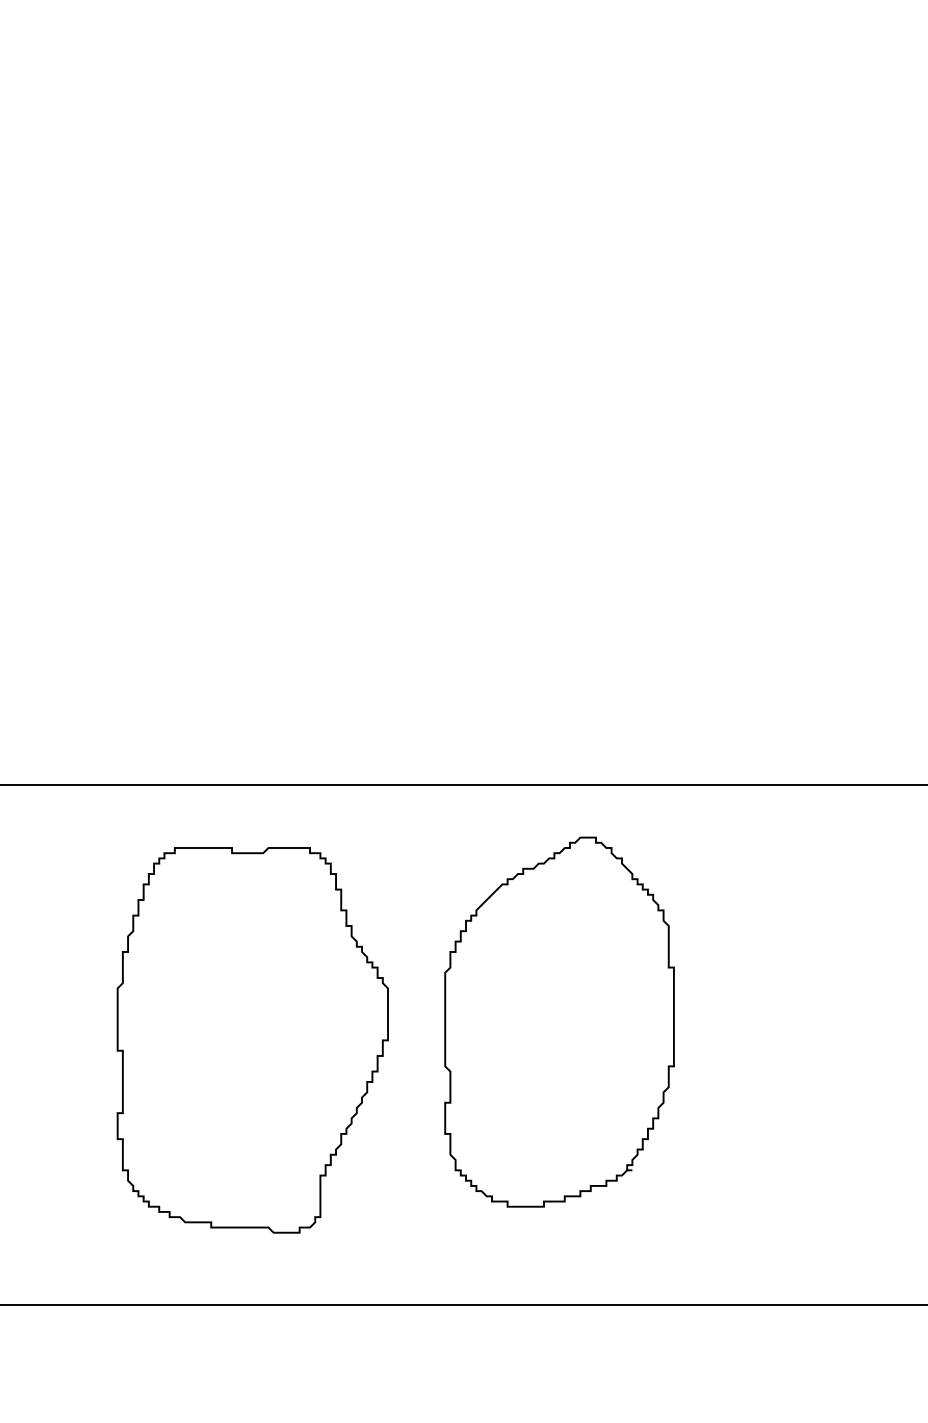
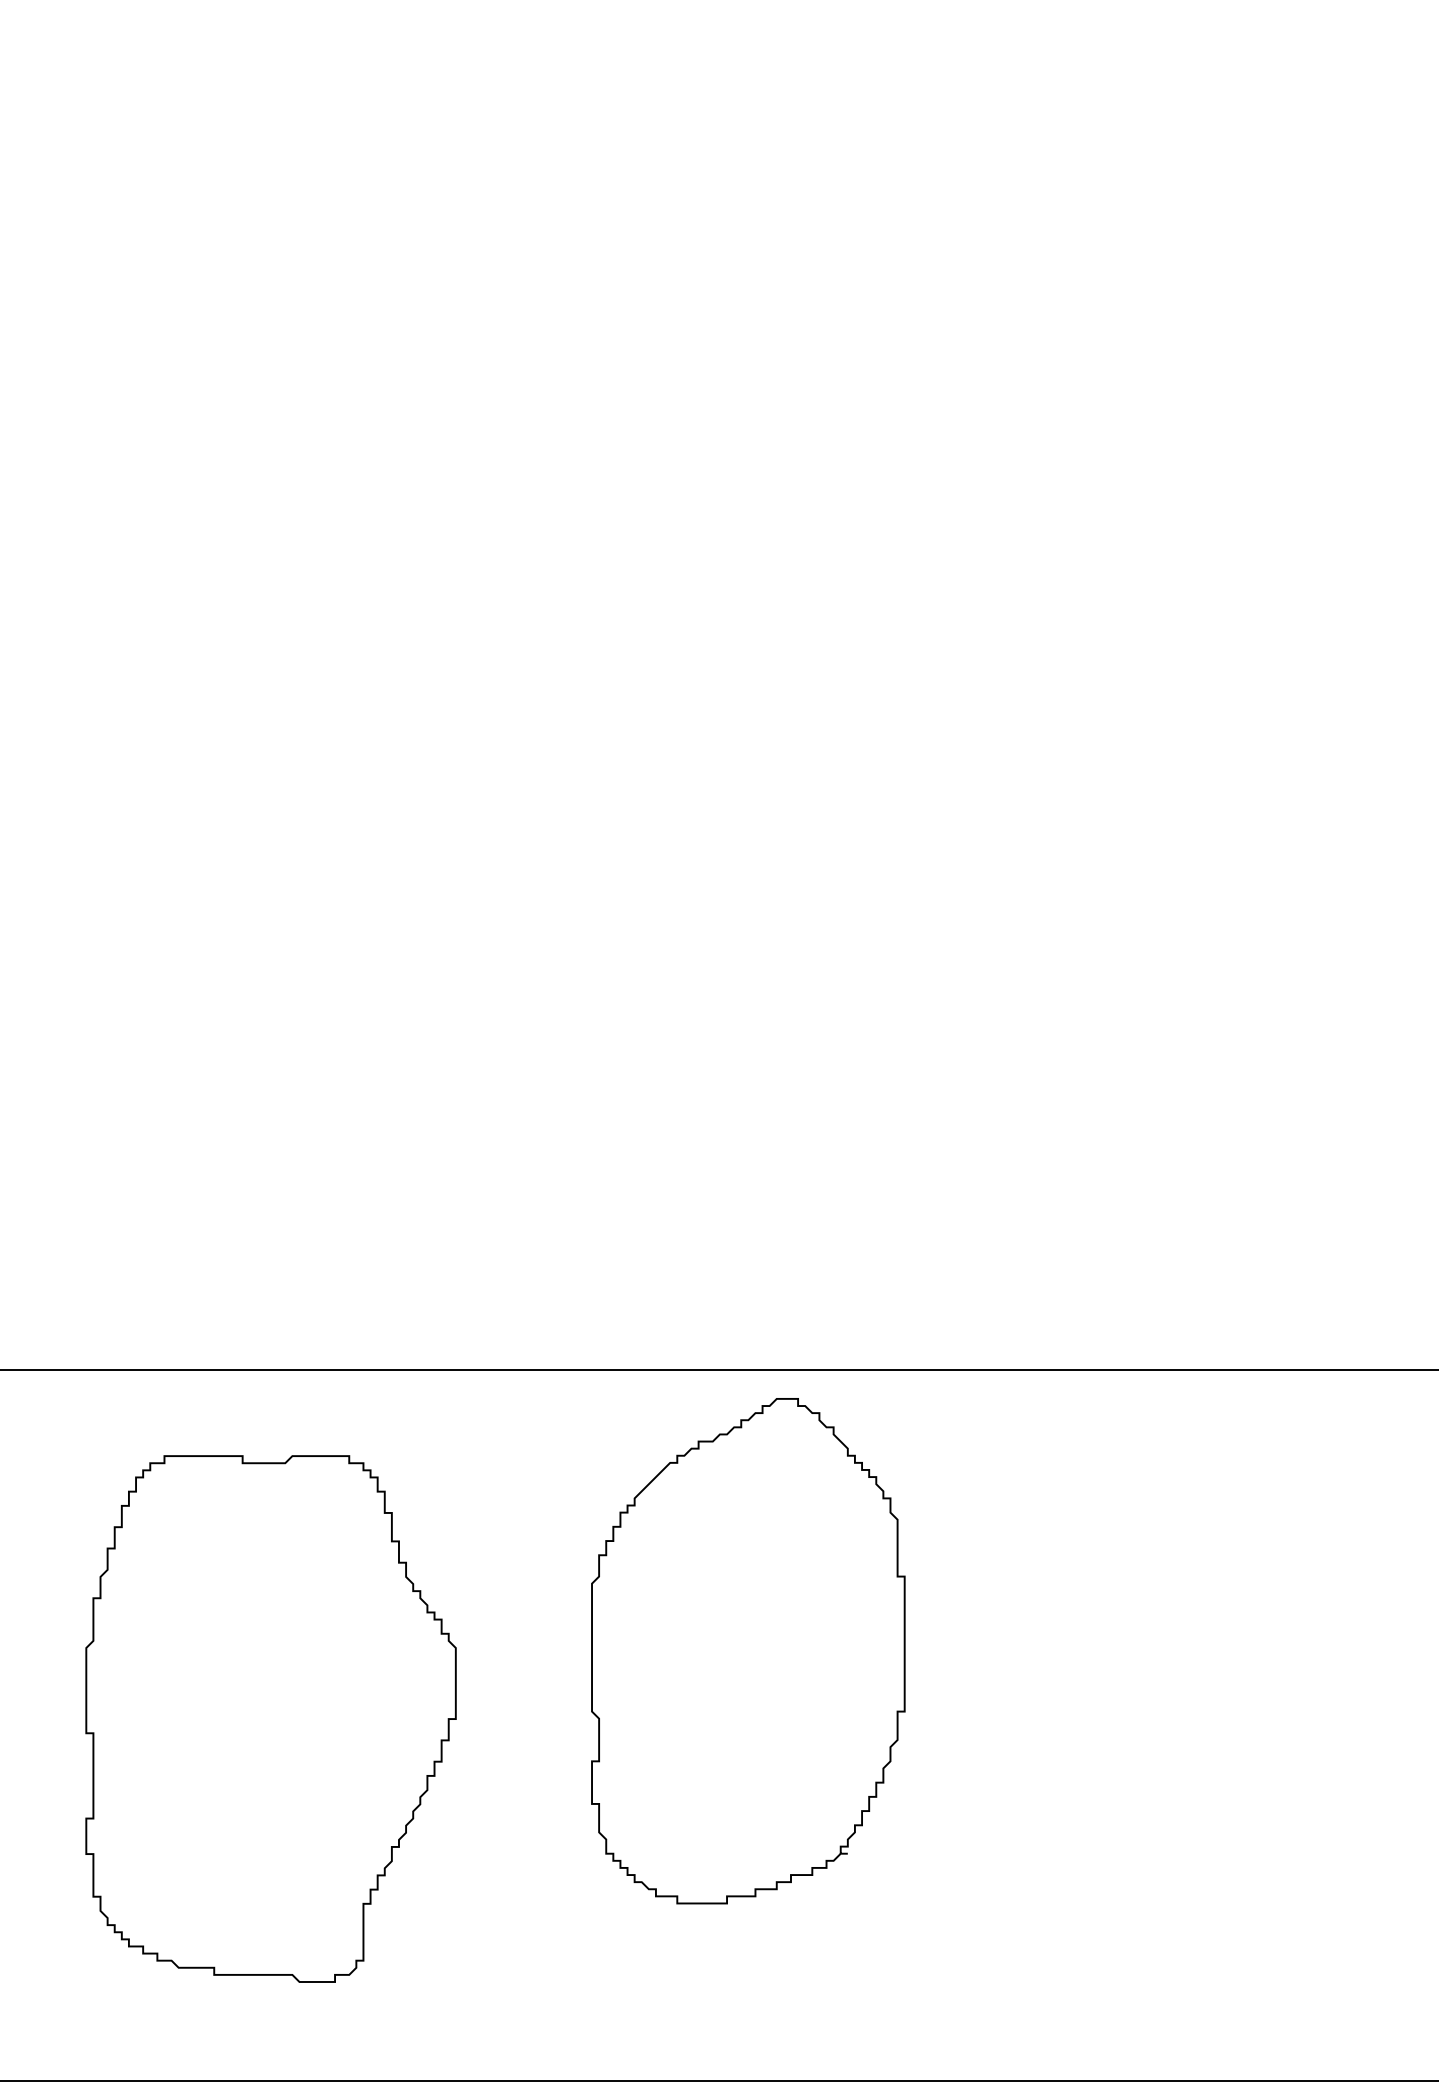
curve: (673, 1022) -> (903, 1651), moved

